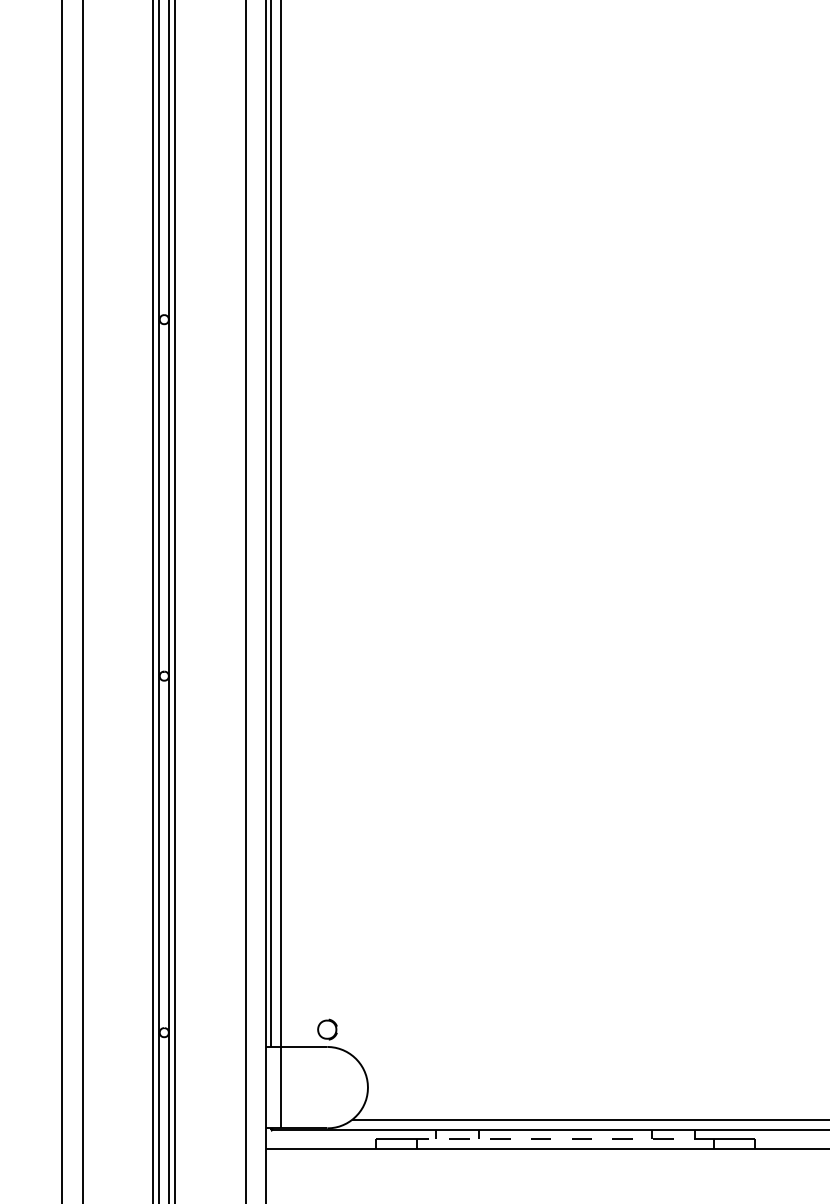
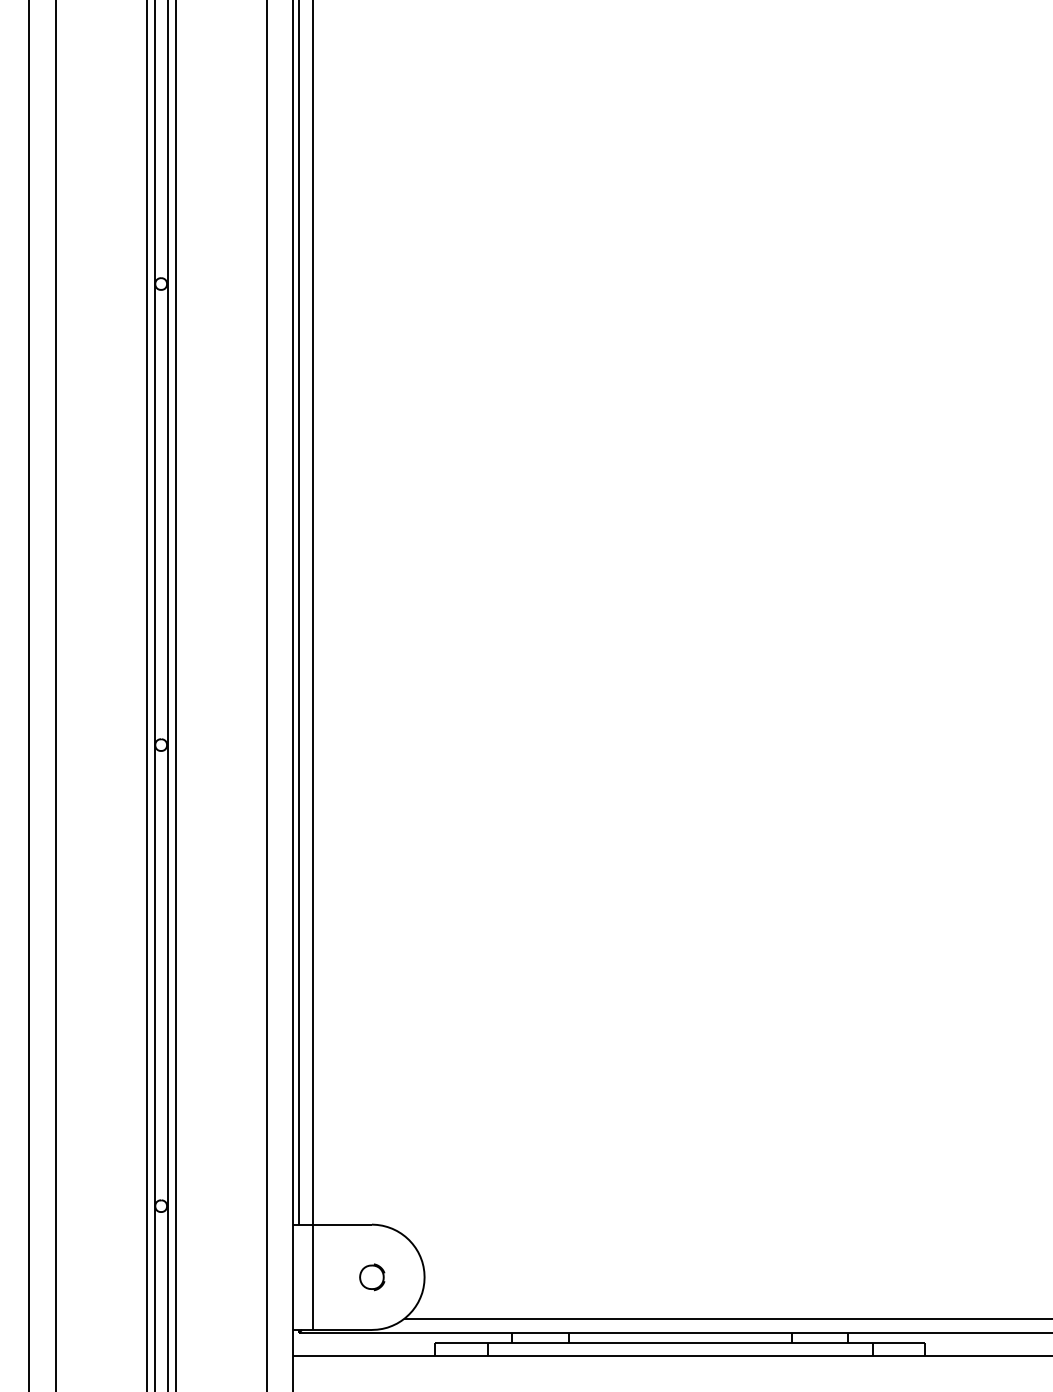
part: (327, 1029) -> (372, 1277), moved
line: (565, 1138) -> (680, 1343), dashed -> solid

